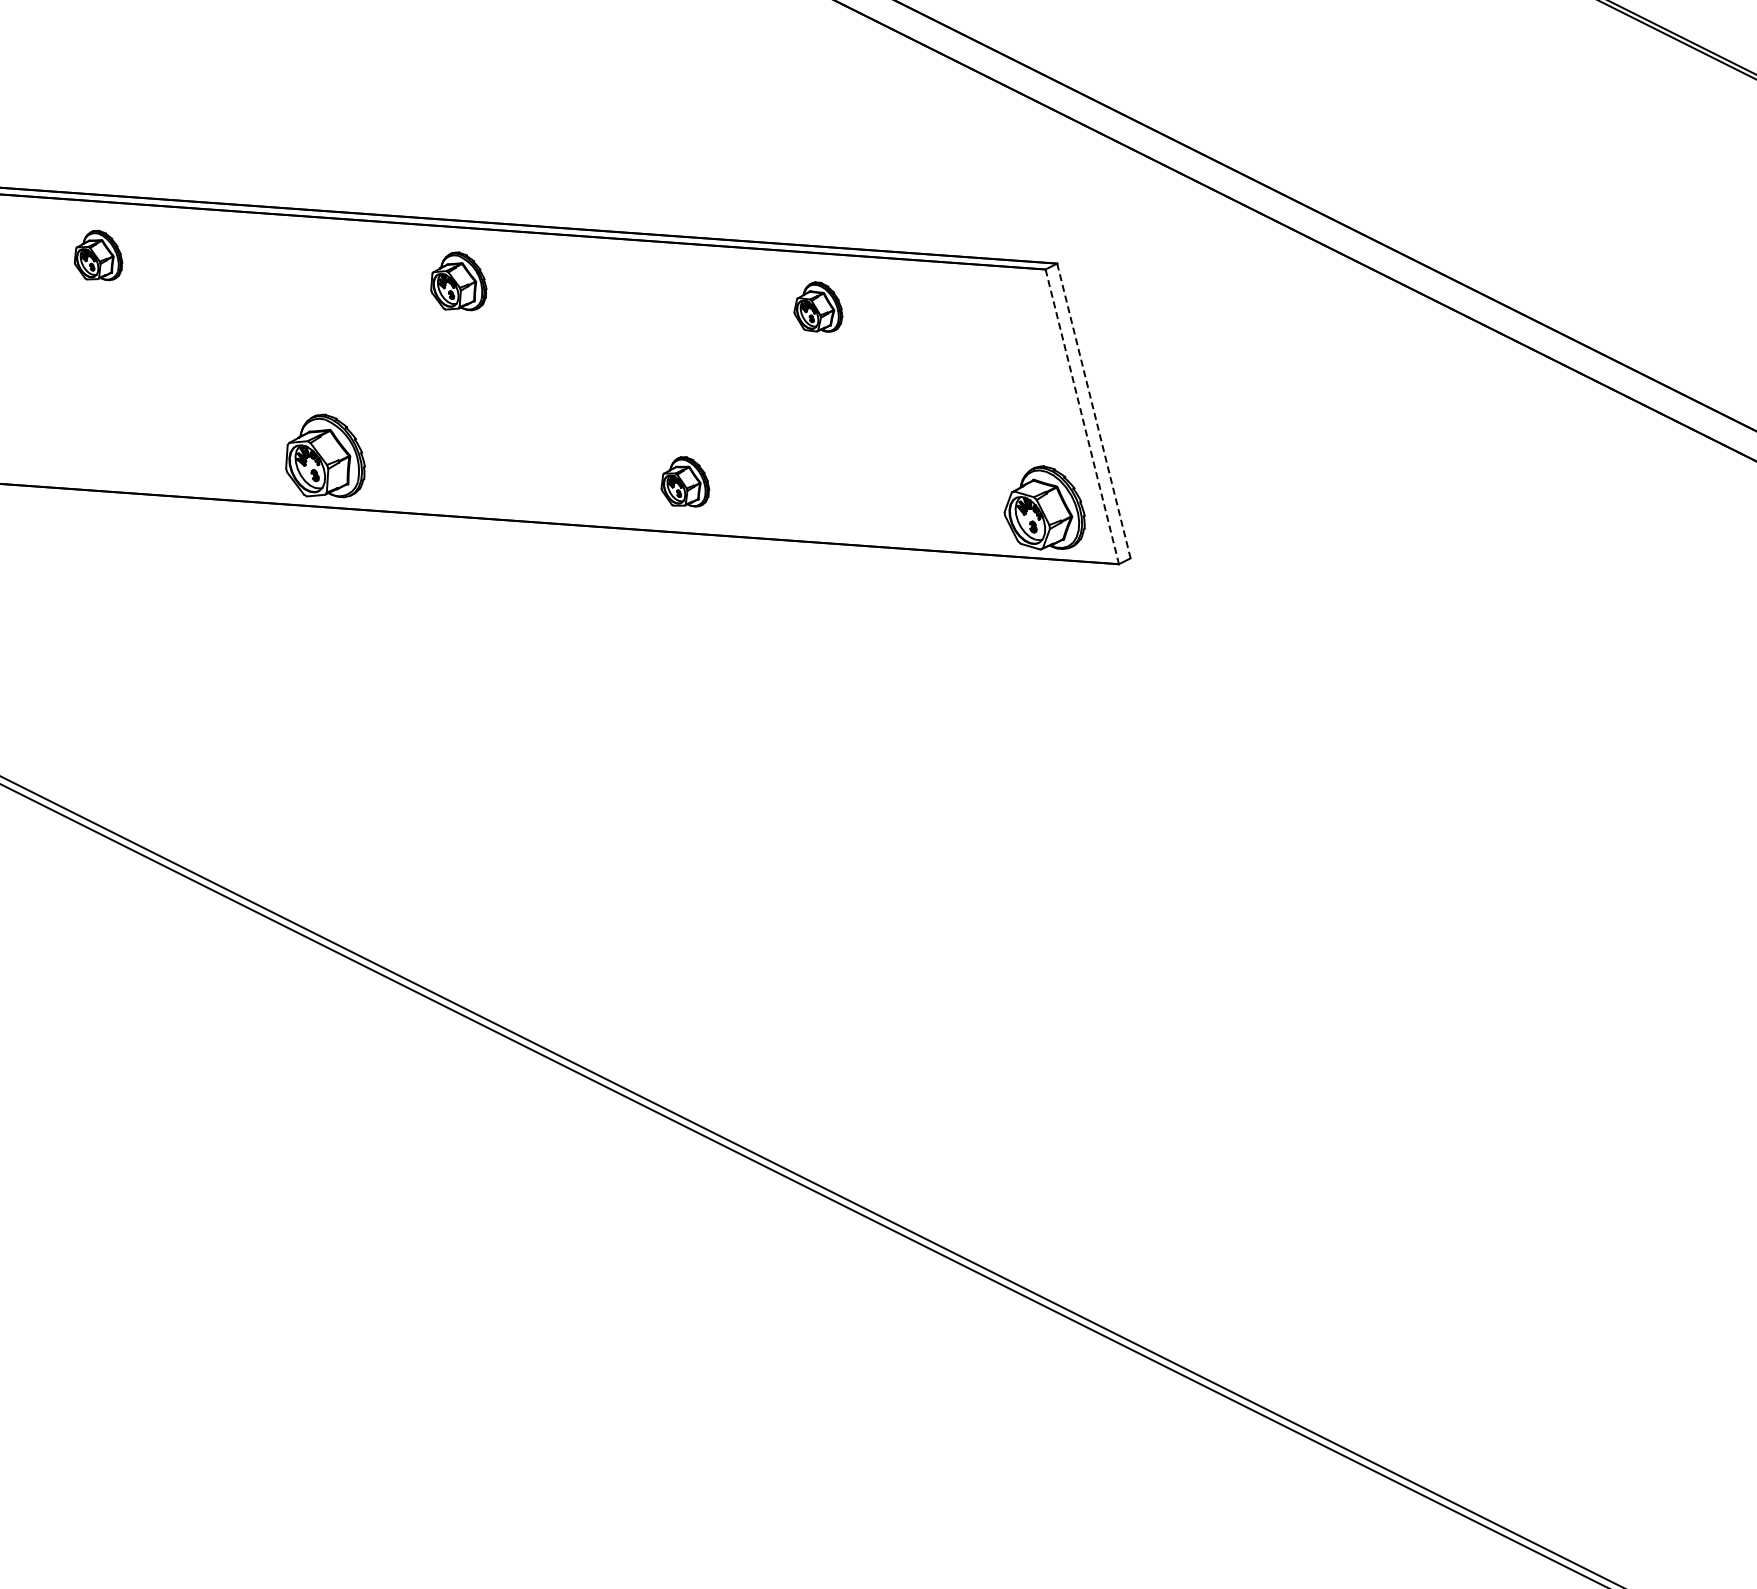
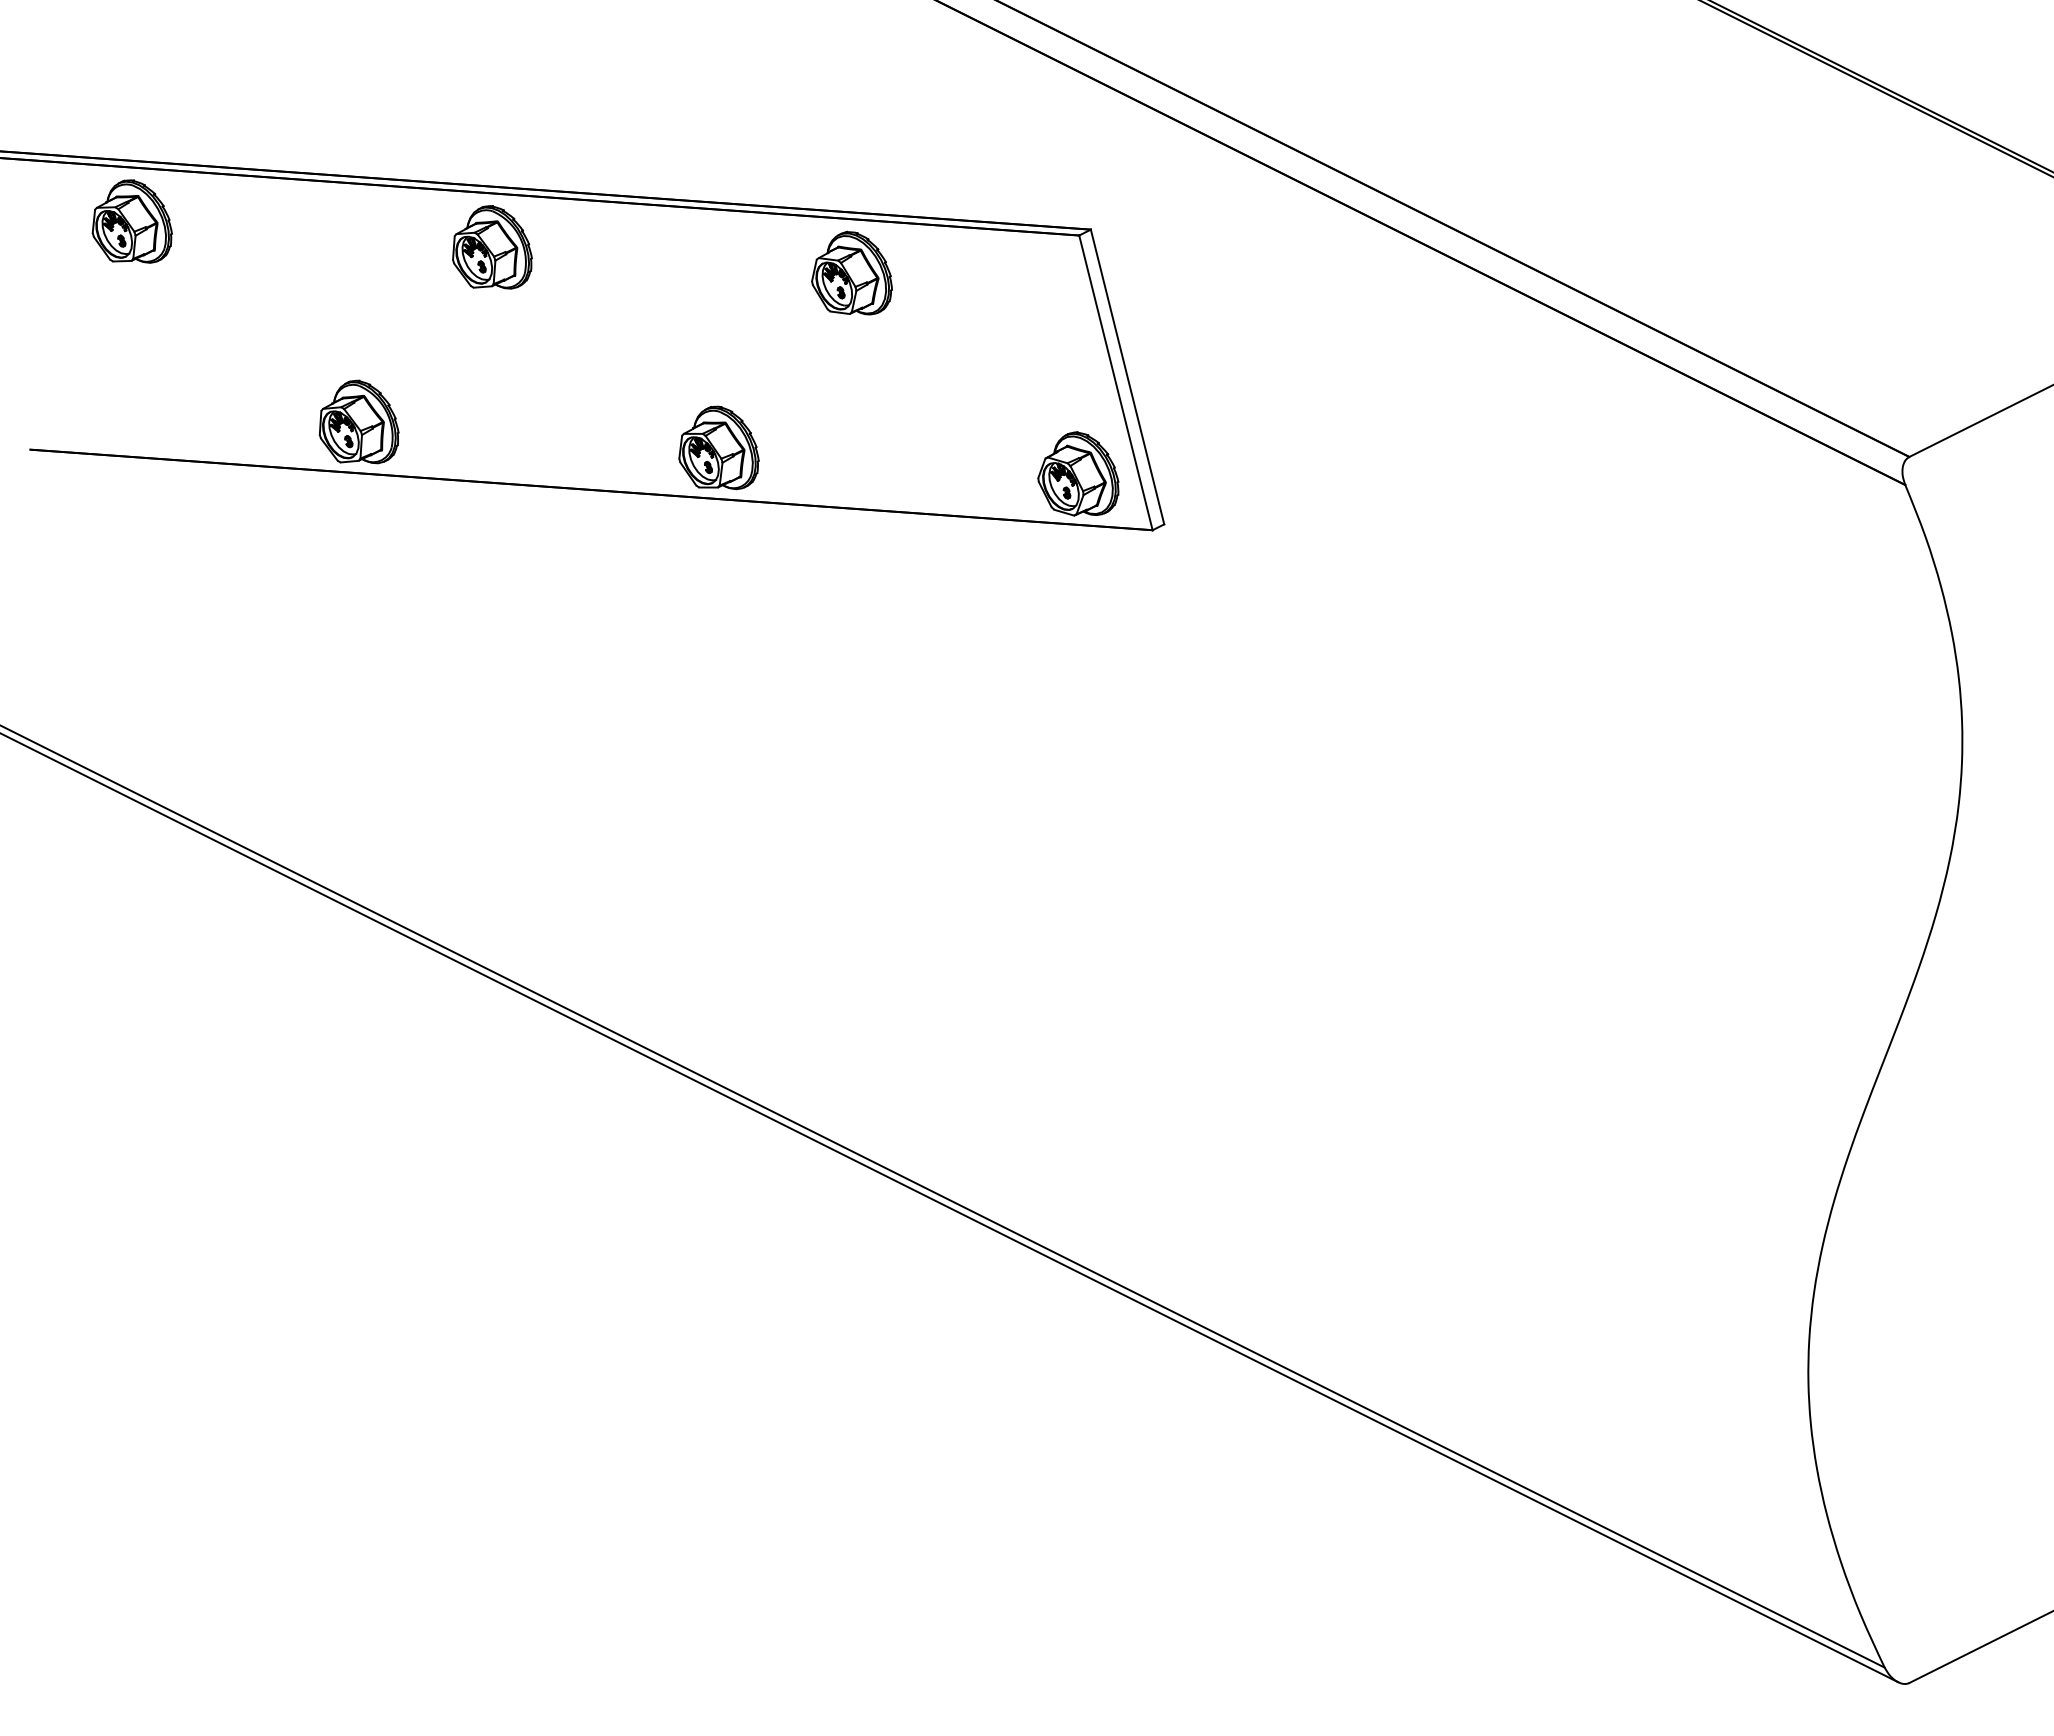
part: (97, 255) -> (131, 221), size x1.67
part: (458, 281) -> (492, 247), size x1.43
part: (817, 306) -> (851, 272), size x1.67
line: (1093, 411) -> (1127, 377), dashed -> solid
line: (1081, 416) -> (1115, 382), dashed -> solid
part: (684, 481) -> (718, 447), size x1.67

